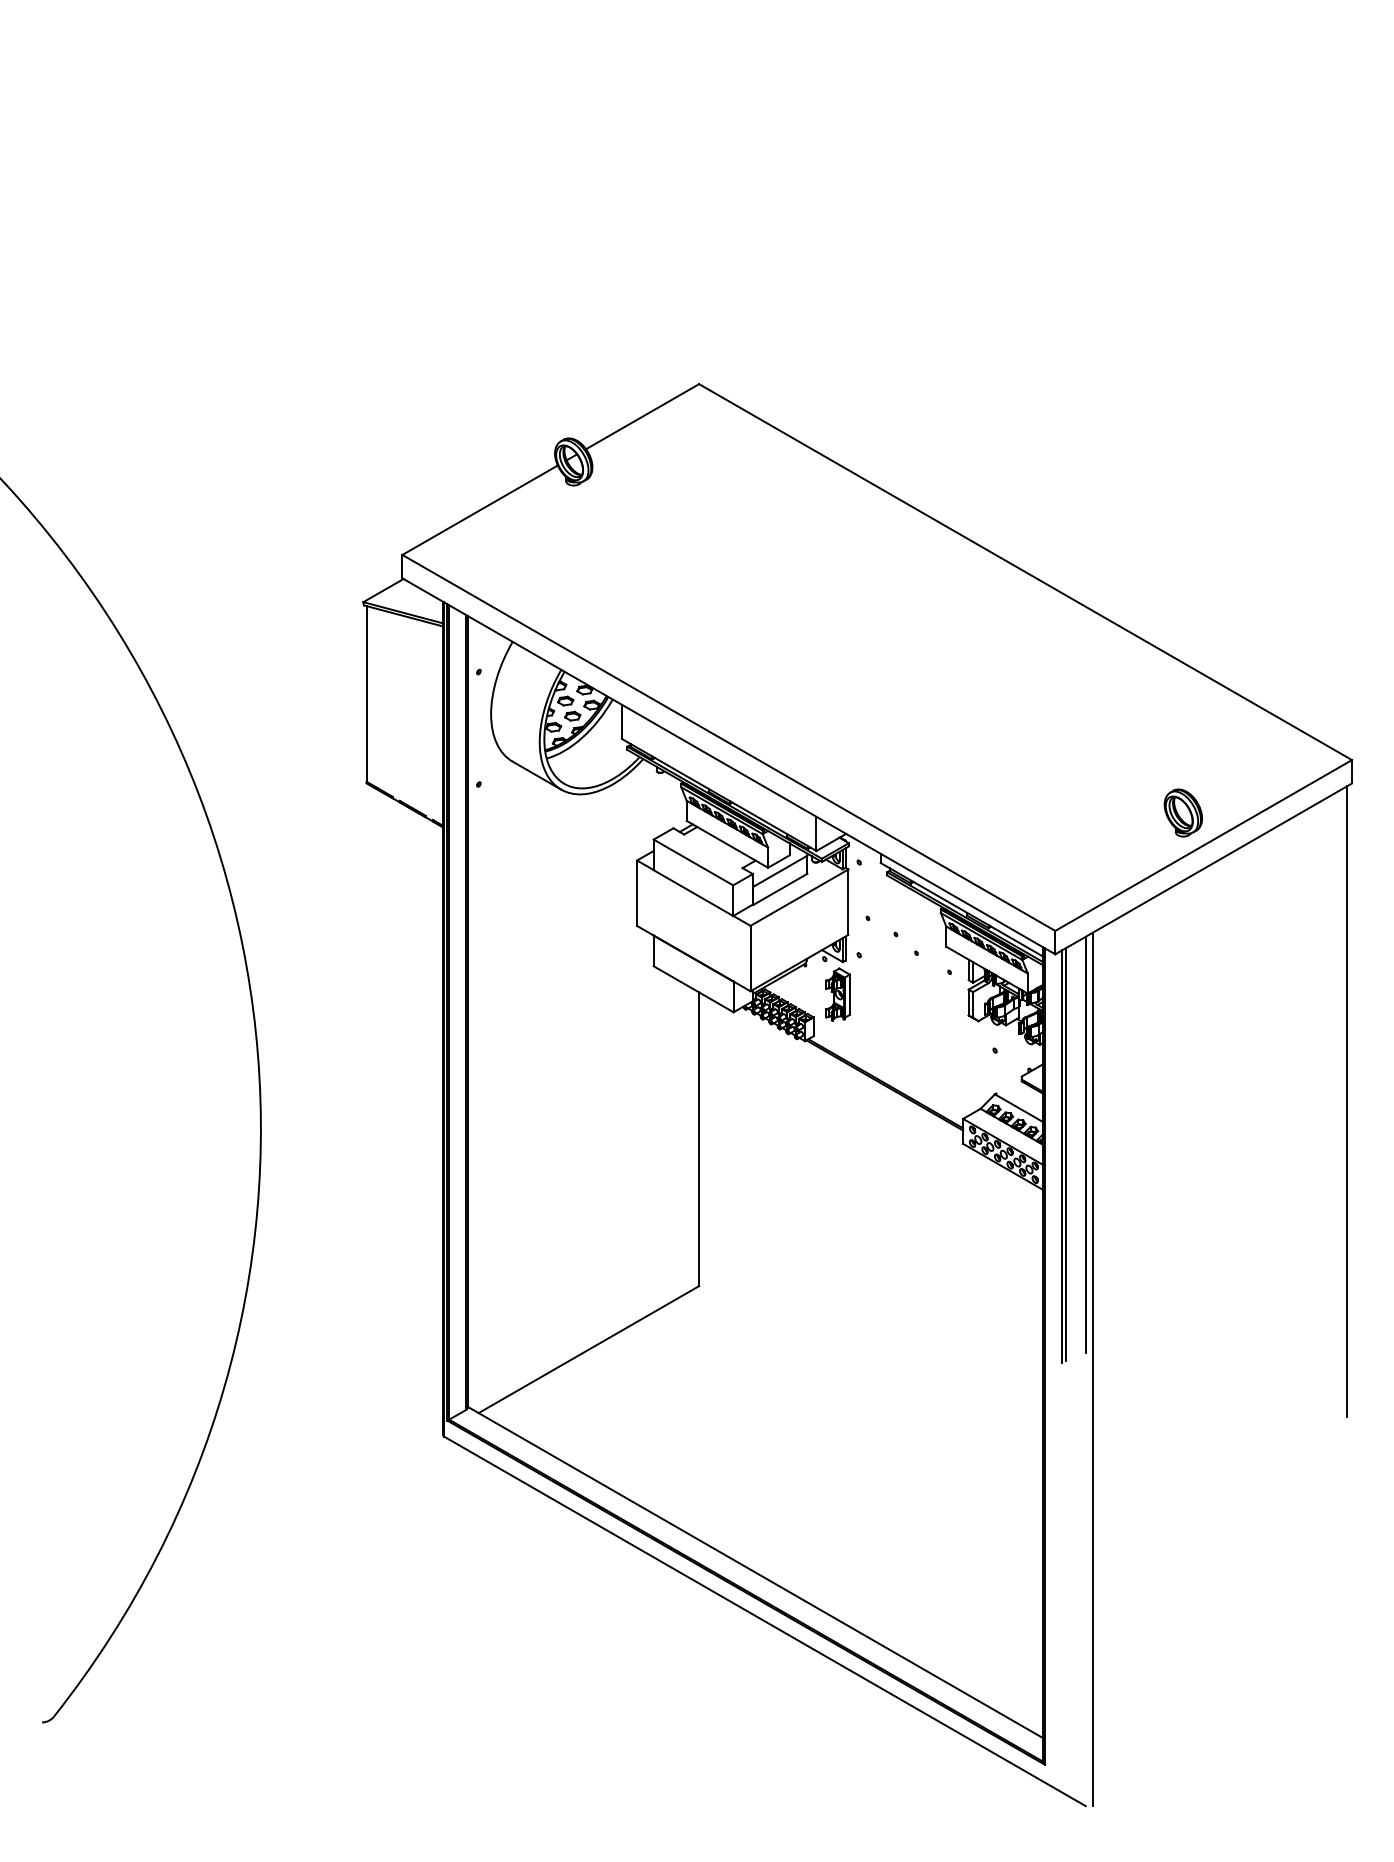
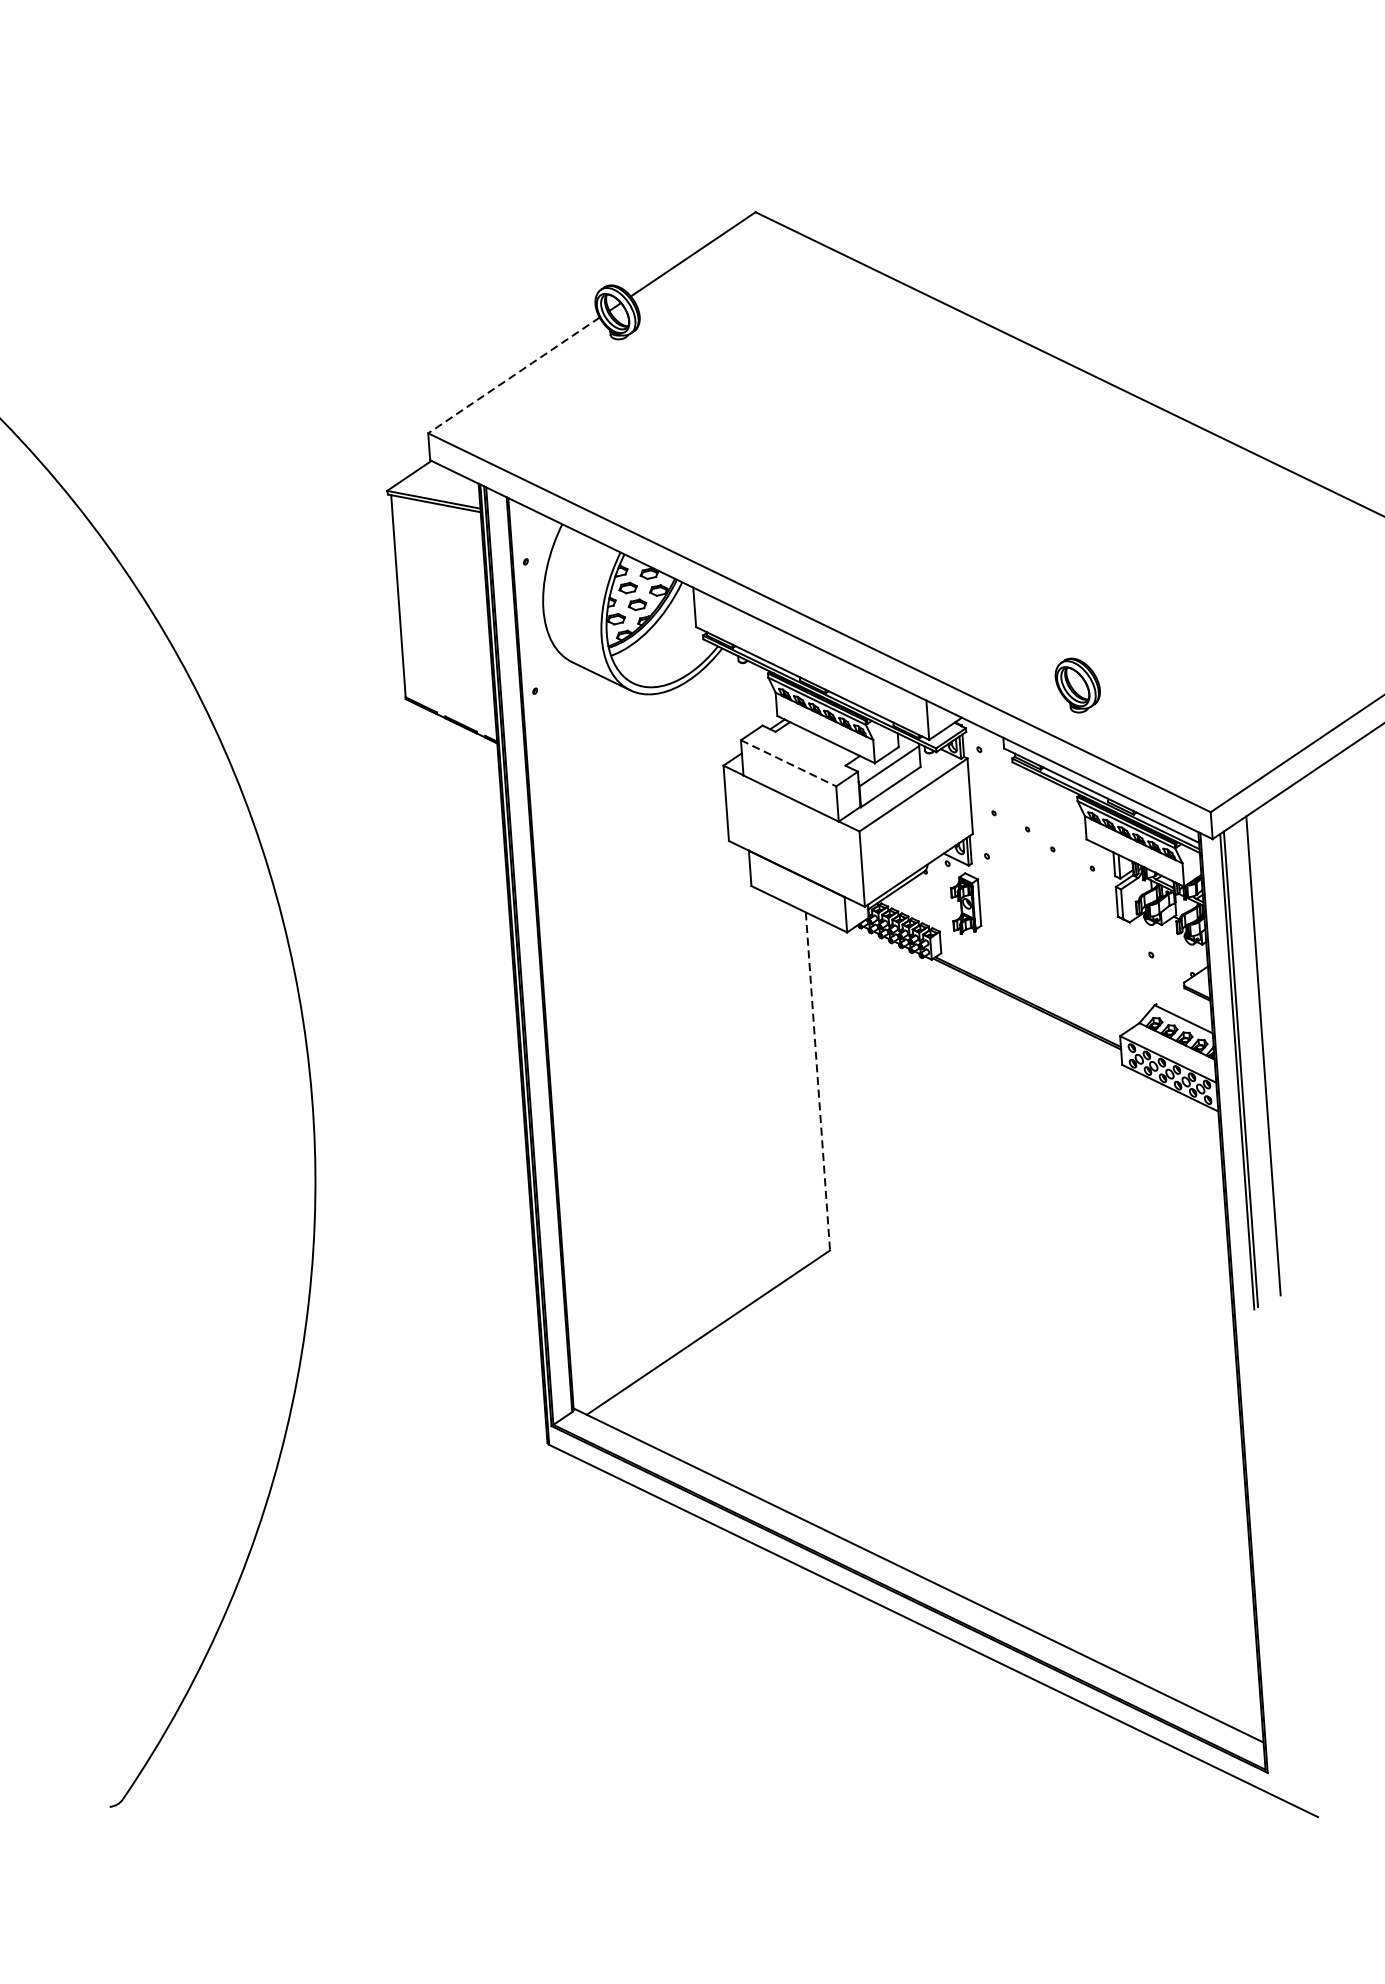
line: (480, 510) -> (514, 375), solid -> dashed
part: (1182, 812) -> (1076, 684), moved
line: (693, 862) -> (788, 763), solid -> dashed
line: (699, 1139) -> (818, 1081), solid -> dashed
line: (1092, 1369) -> (1289, 1313), removed

